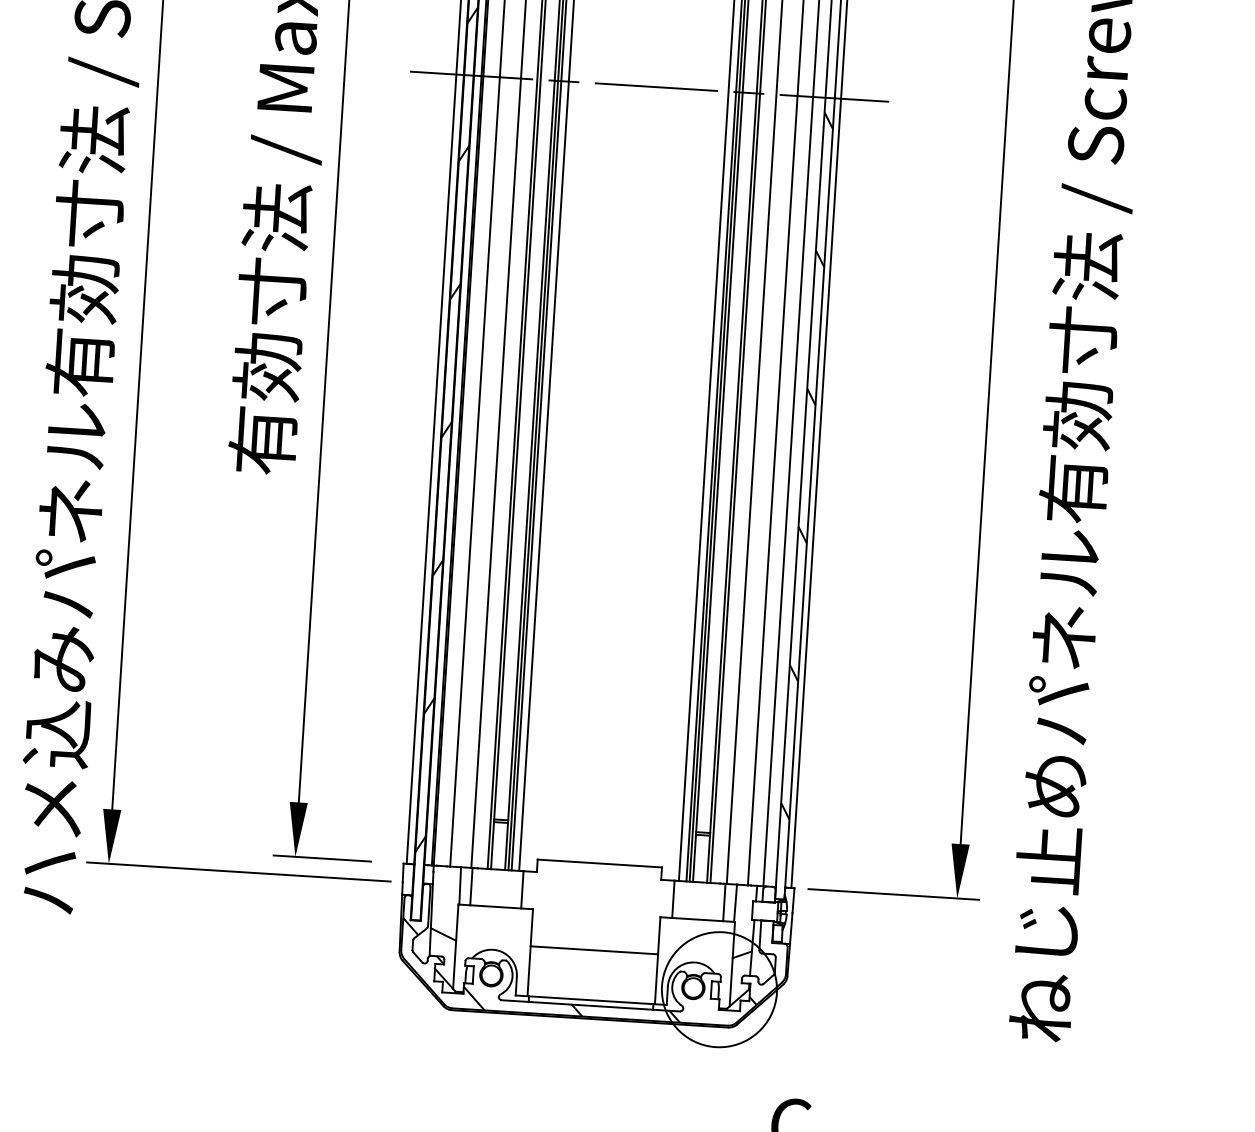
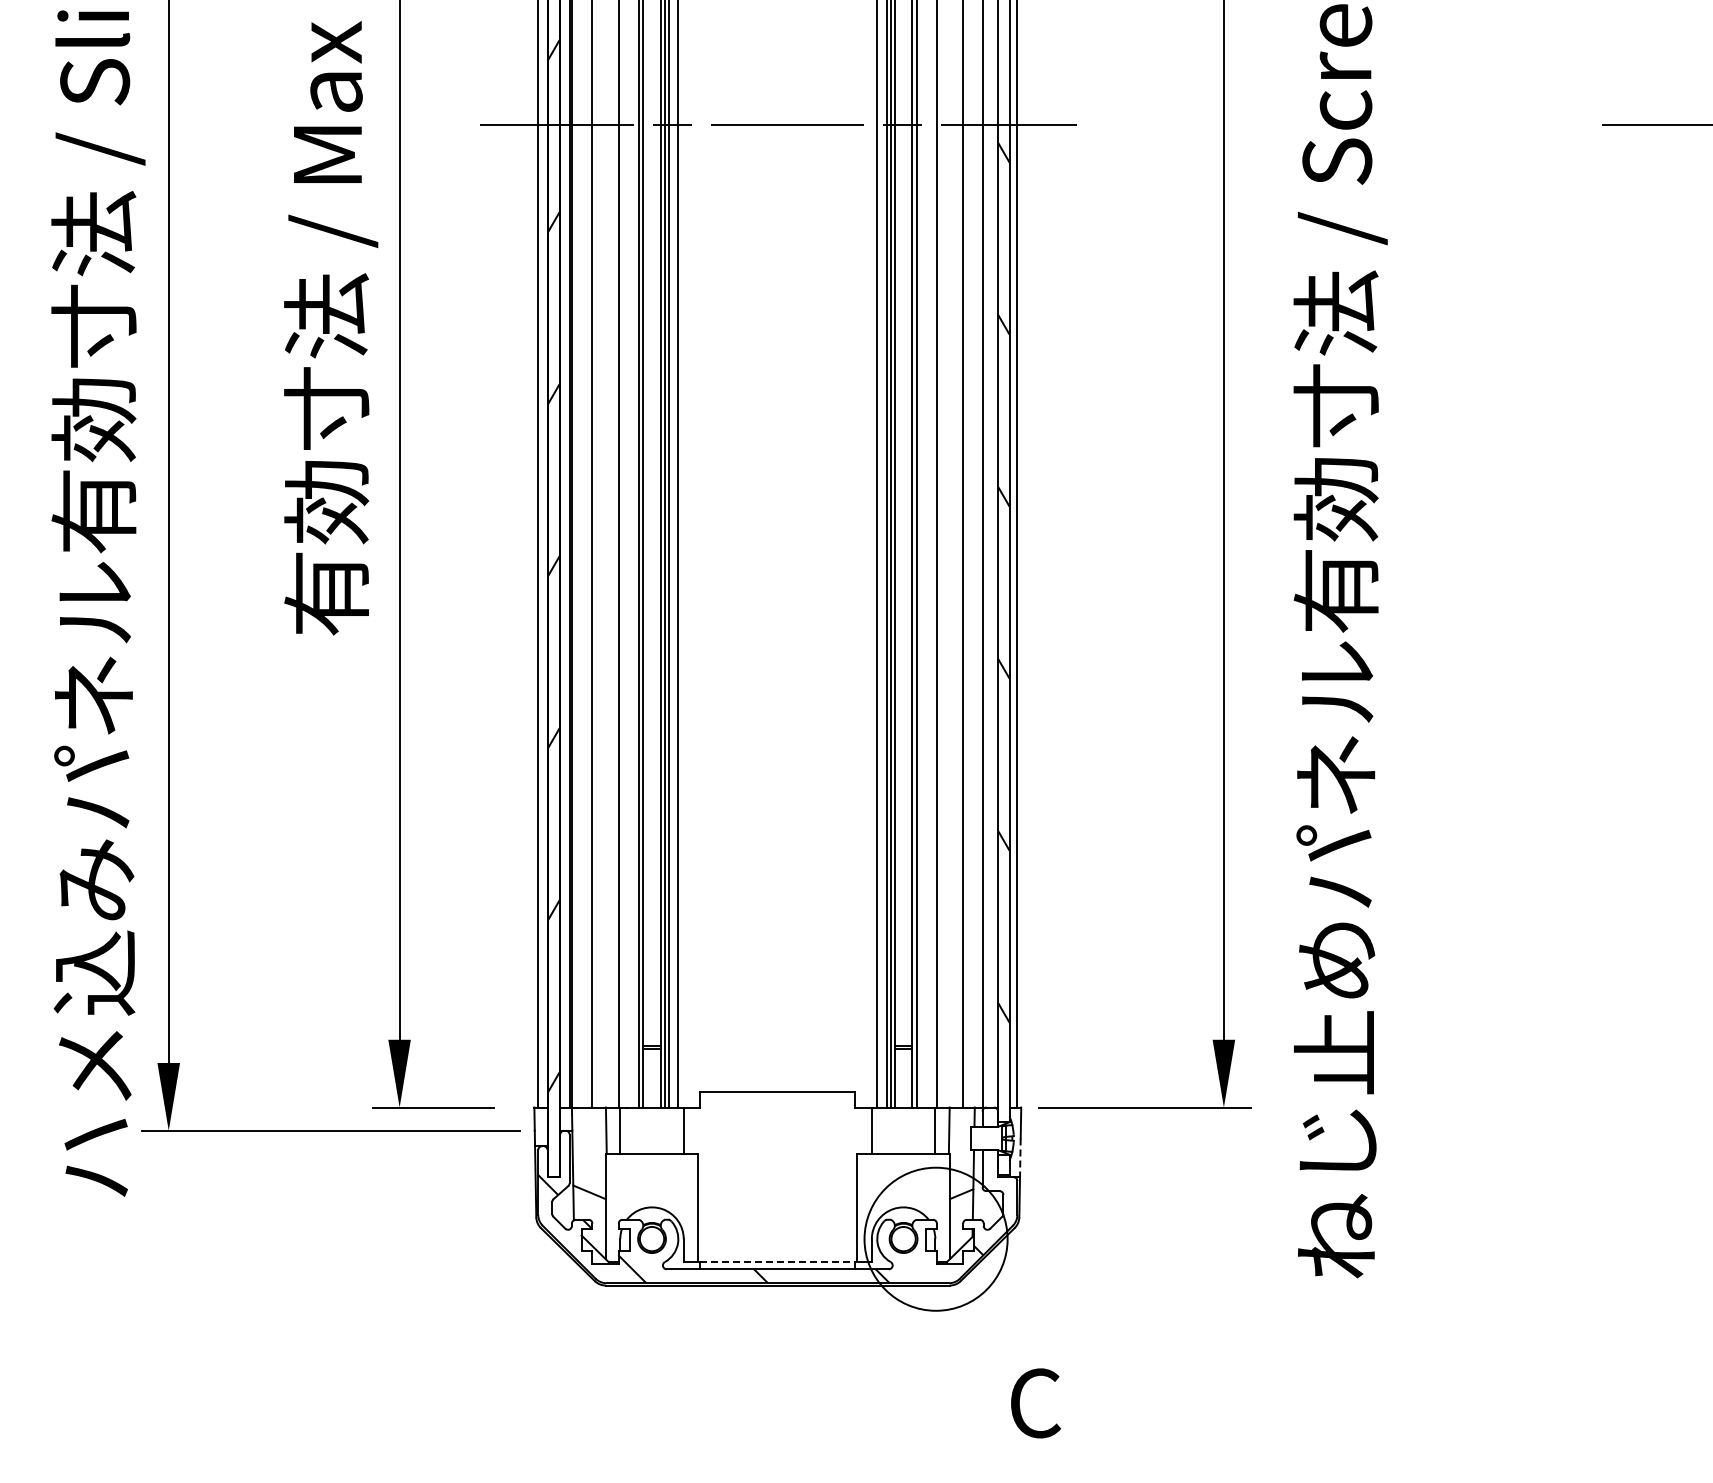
line: (791, 929) -> (1020, 1158), solid -> dashed
line: (594, 950) -> (777, 1200), removed
line: (591, 1000) -> (778, 1262), solid -> dashed

